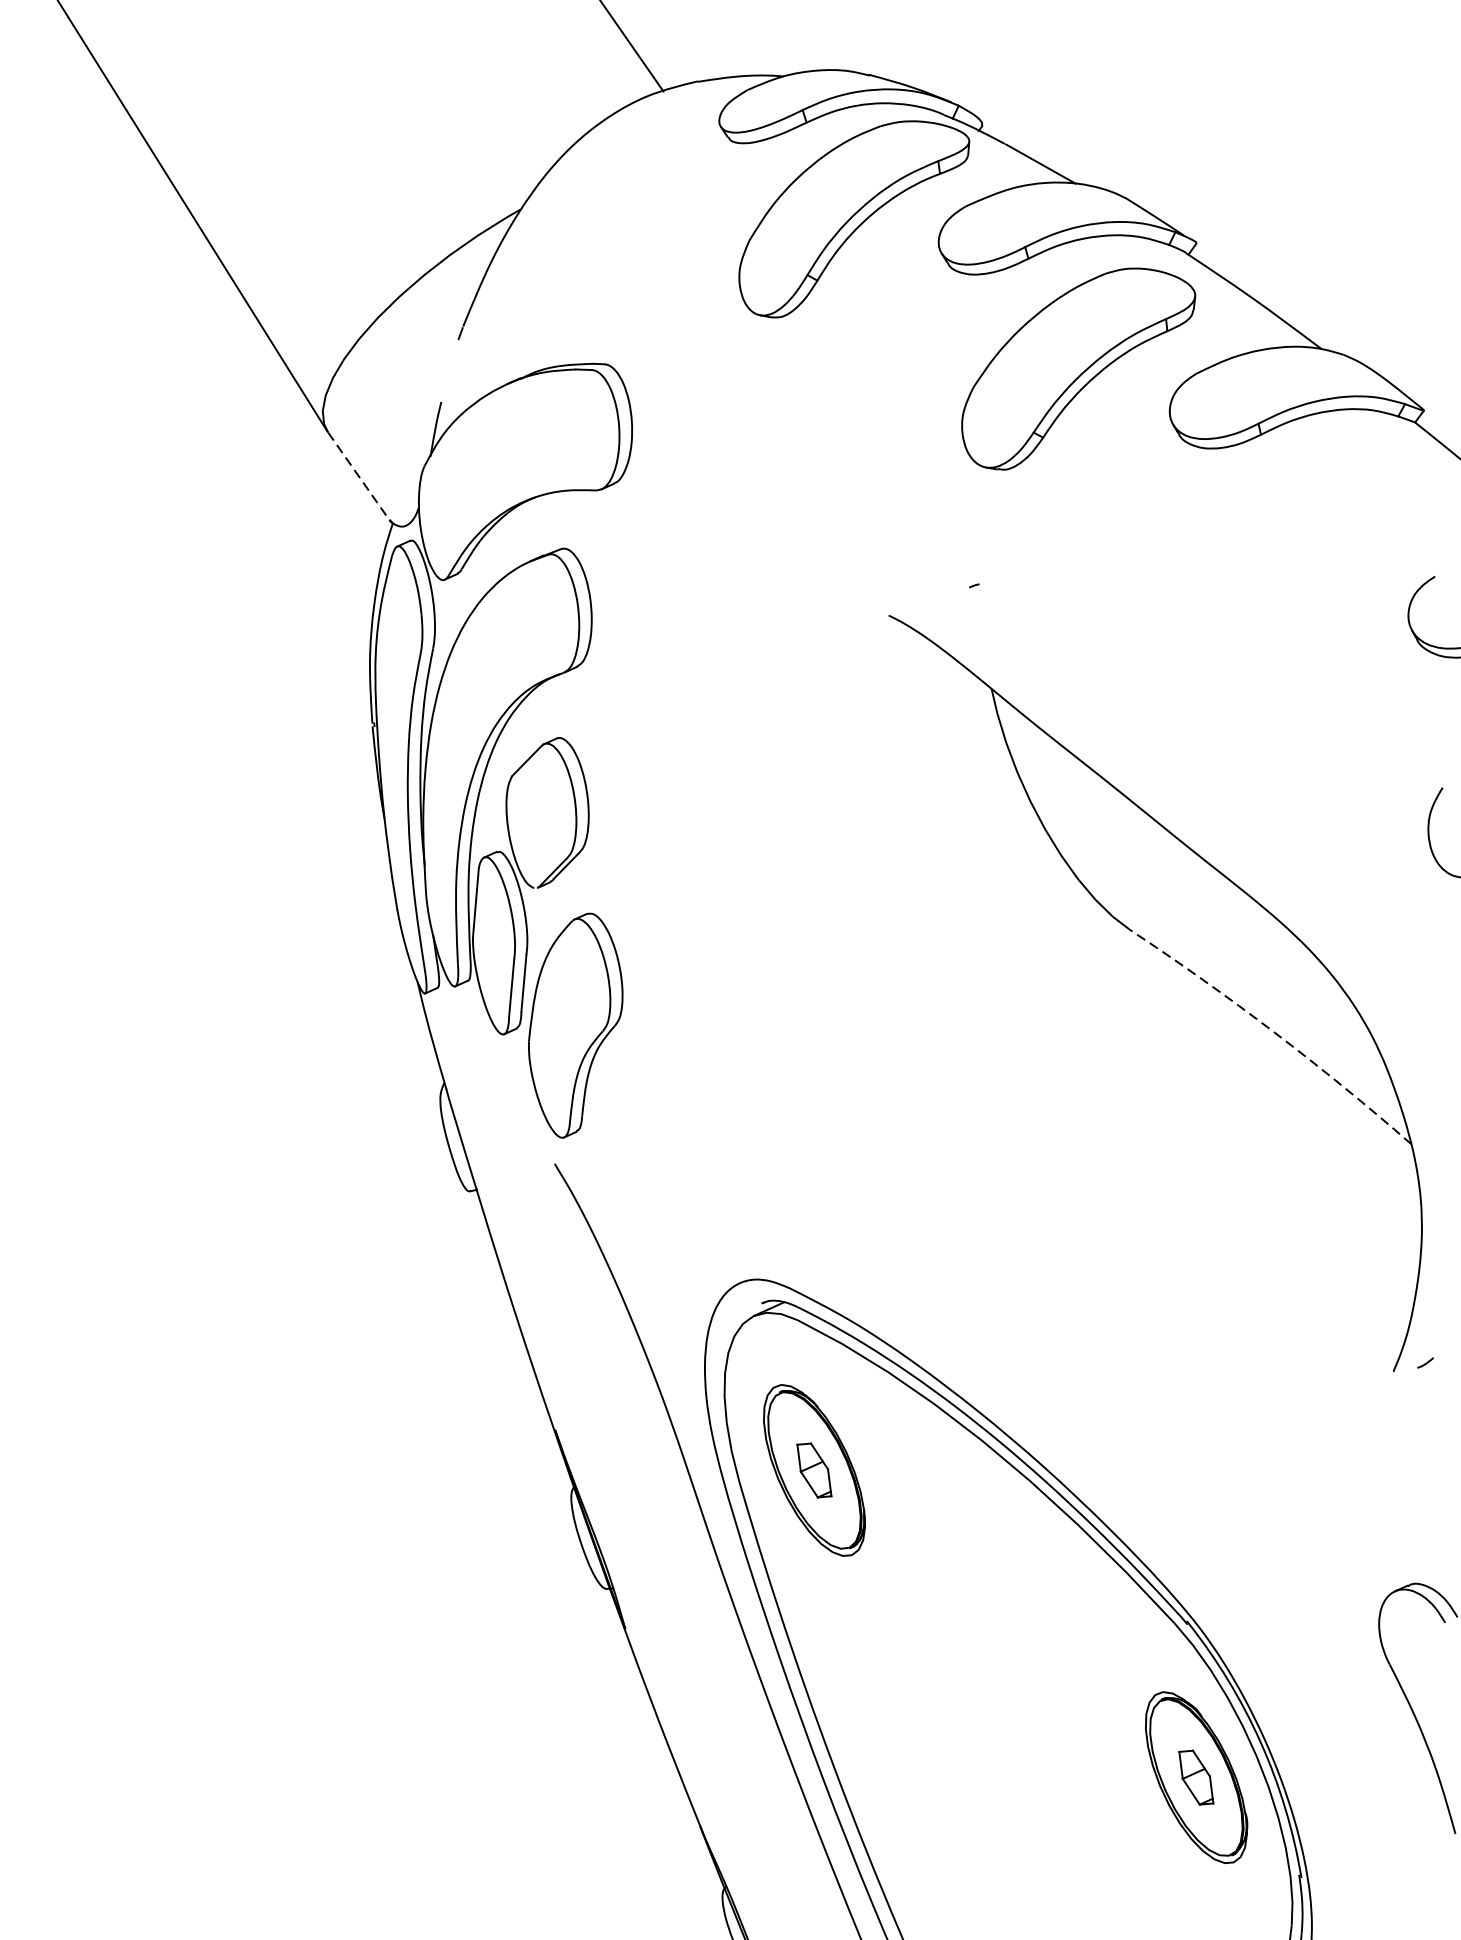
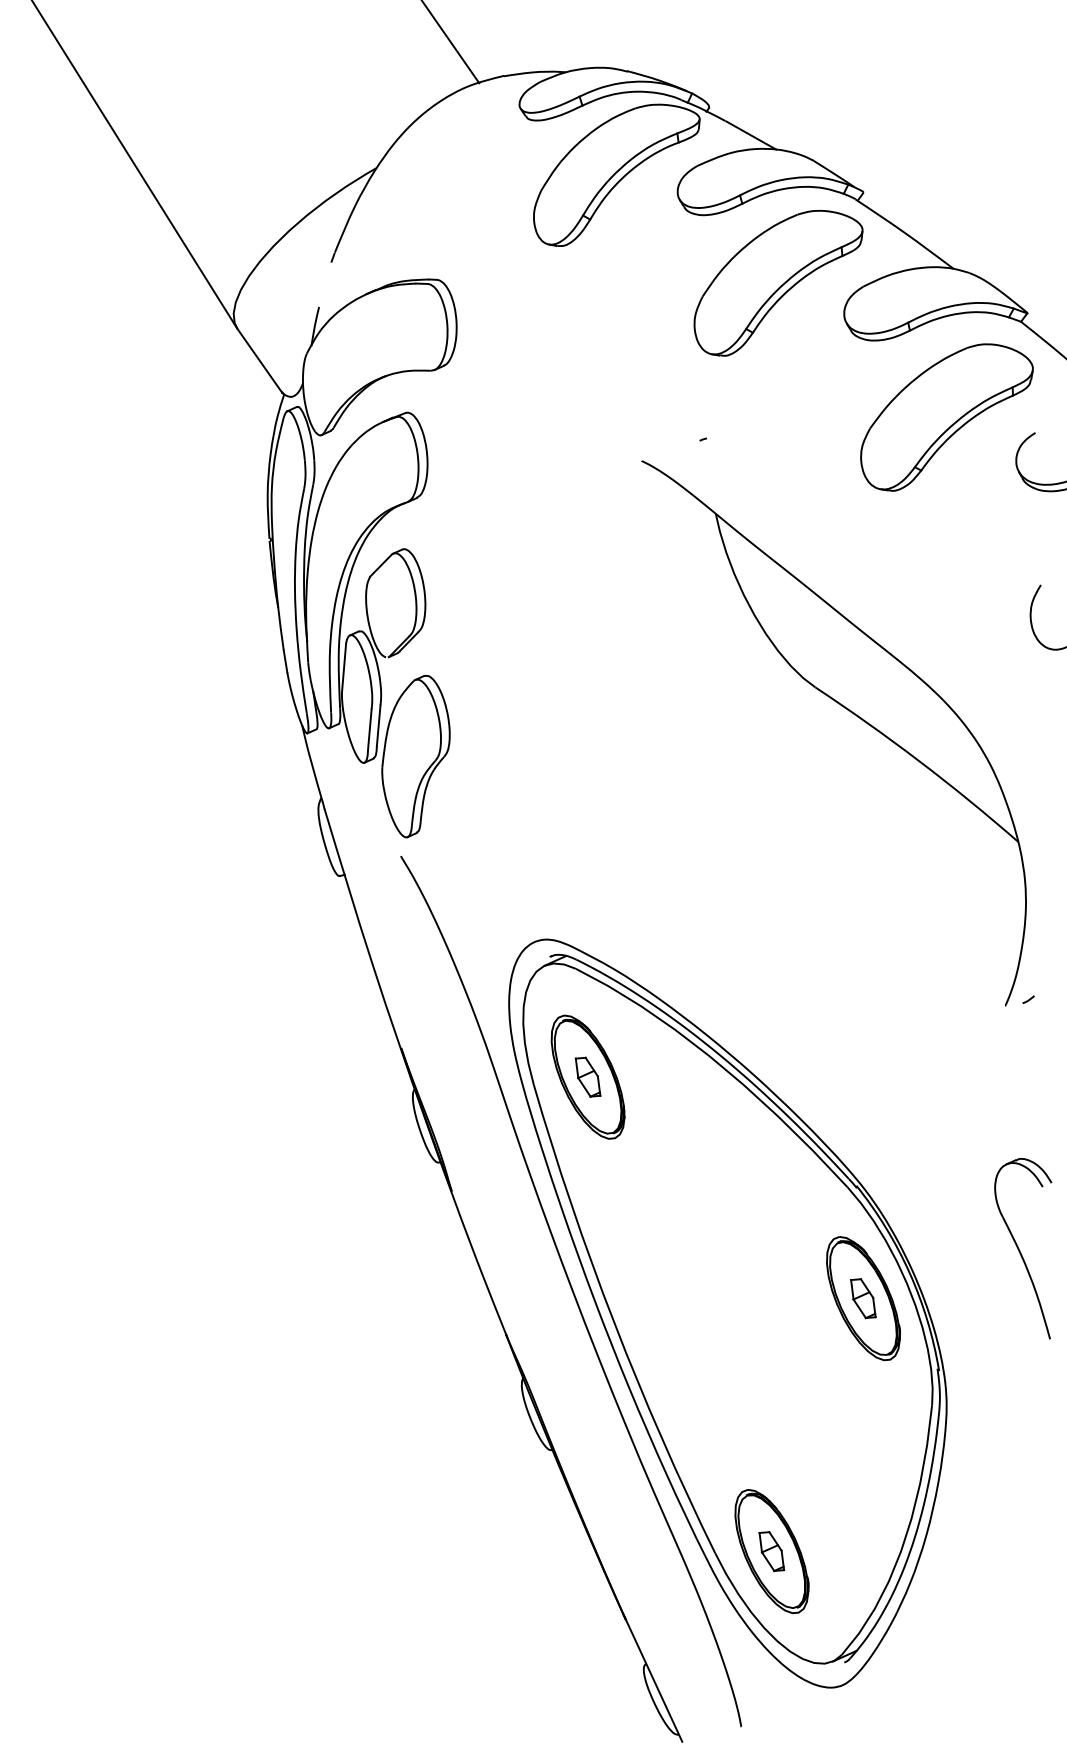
line: (358, 476) -> (259, 360), dashed -> solid
part: (1311, 555) -> (946, 417), added
arc: (1274, 1032) -> (919, 761), dashed -> solid

